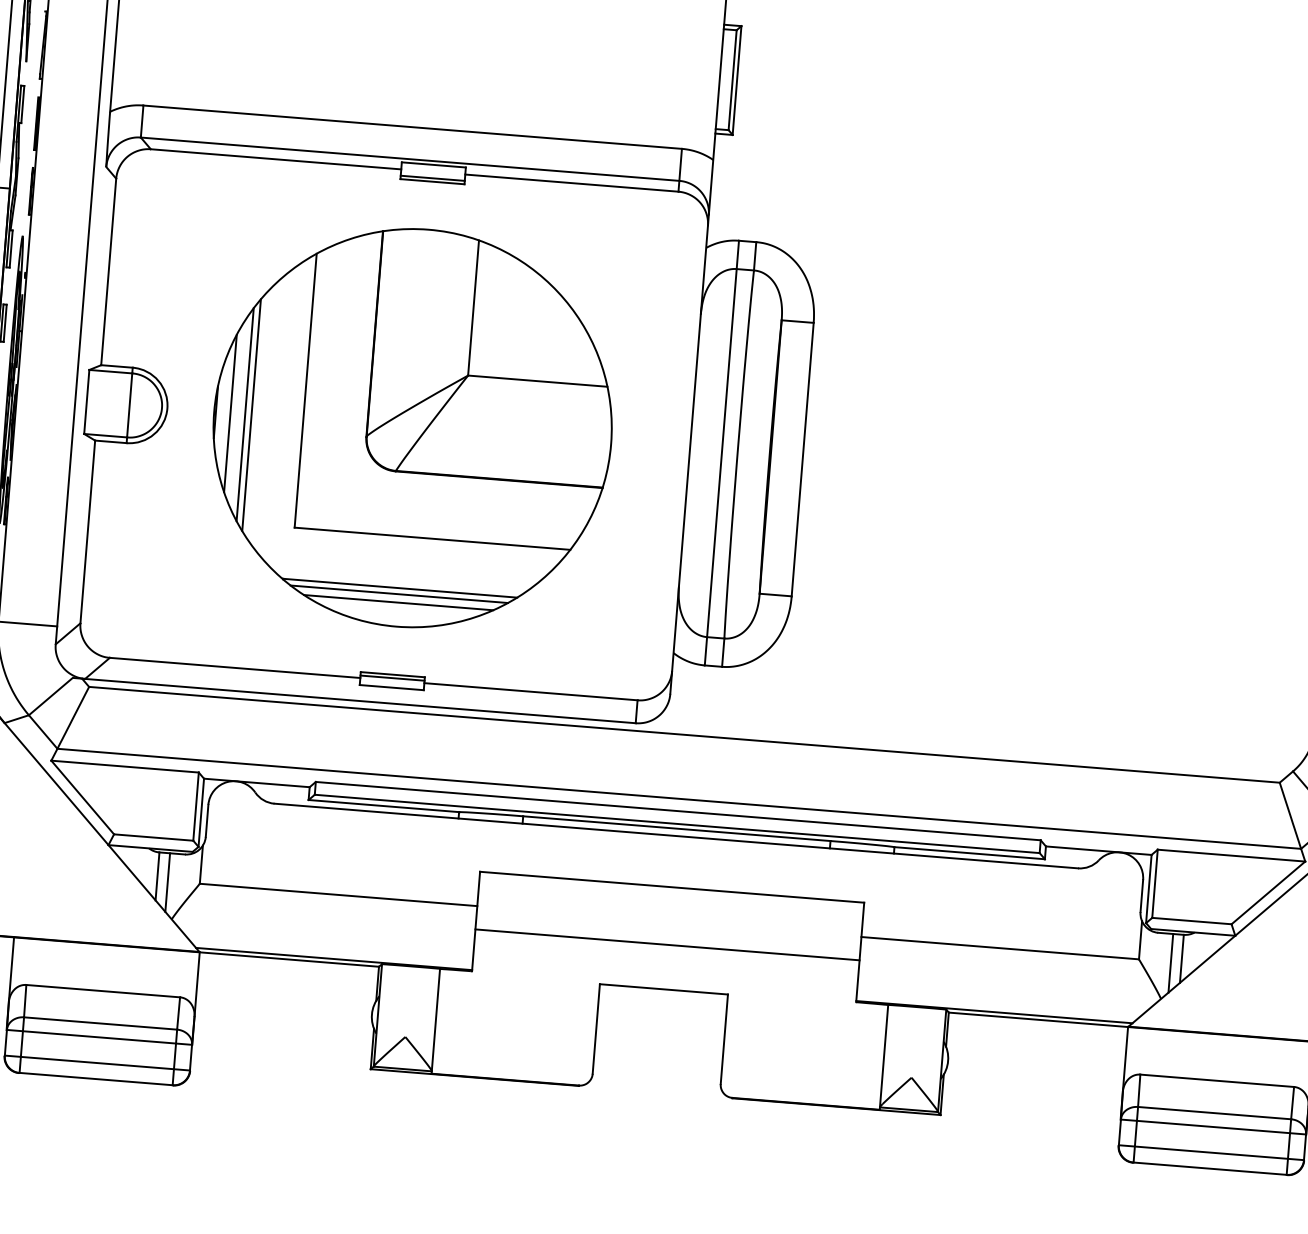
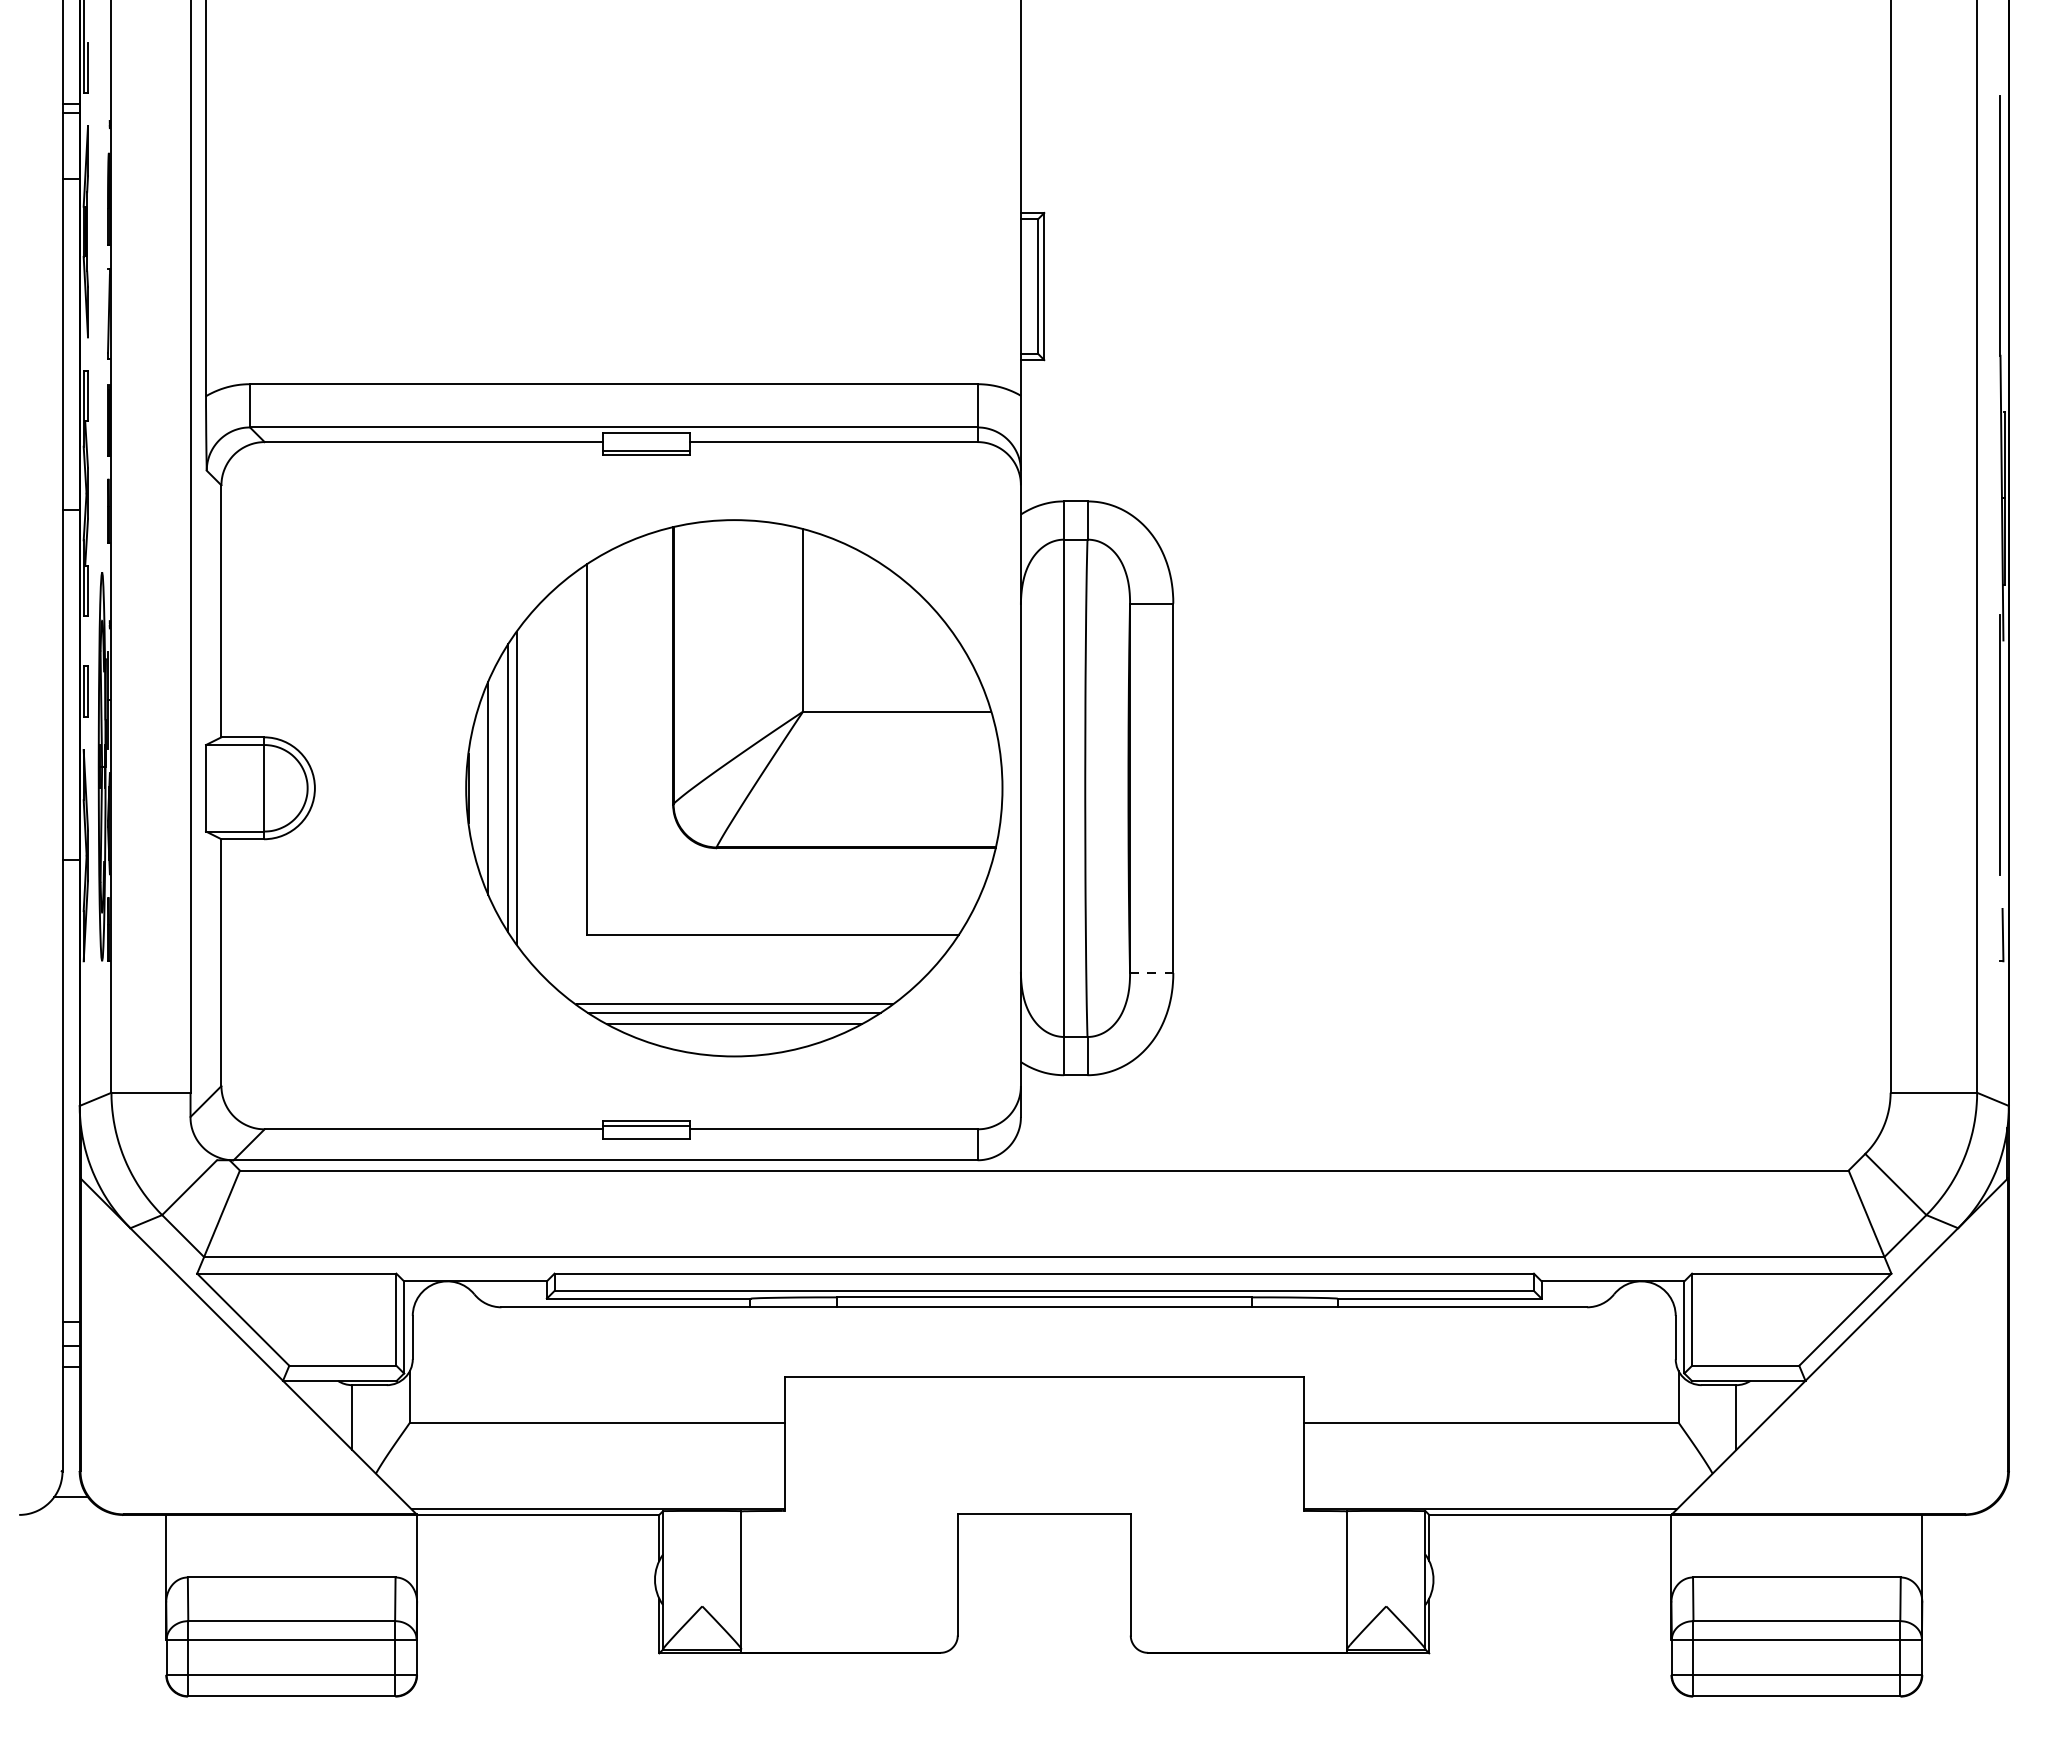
part: (412, 428) -> (734, 788), moved
line: (775, 595) -> (1151, 973), solid -> dashed
line: (167, 882) -> (366, 1424), removed
line: (666, 944) -> (1043, 1454), removed
line: (1170, 963) -> (1721, 1424), removed

